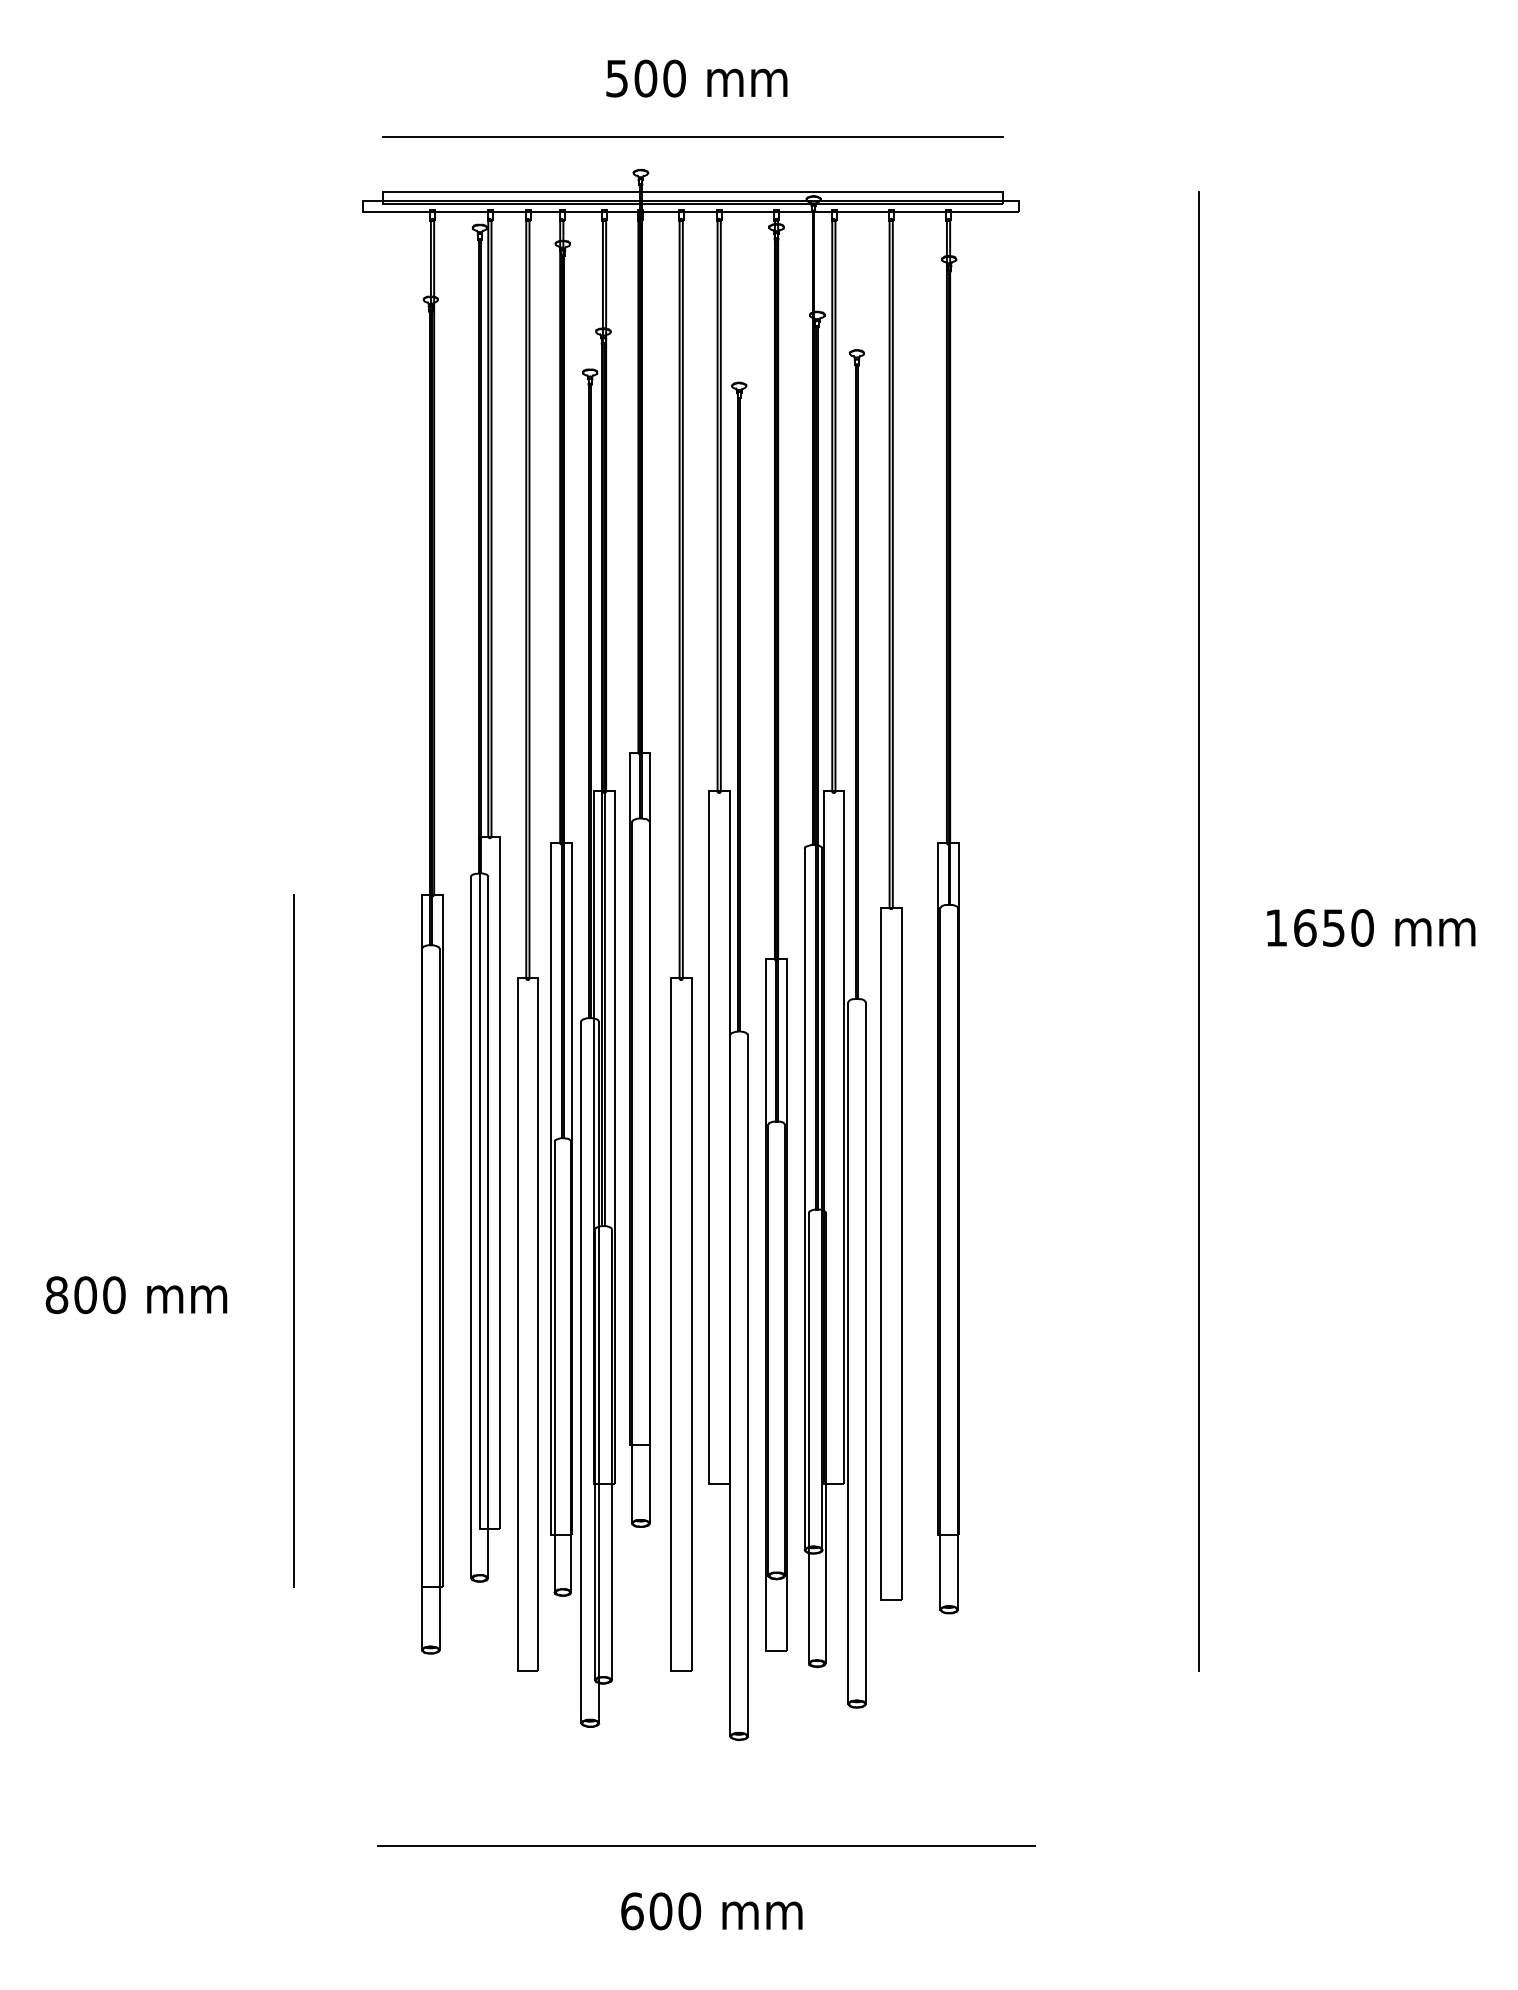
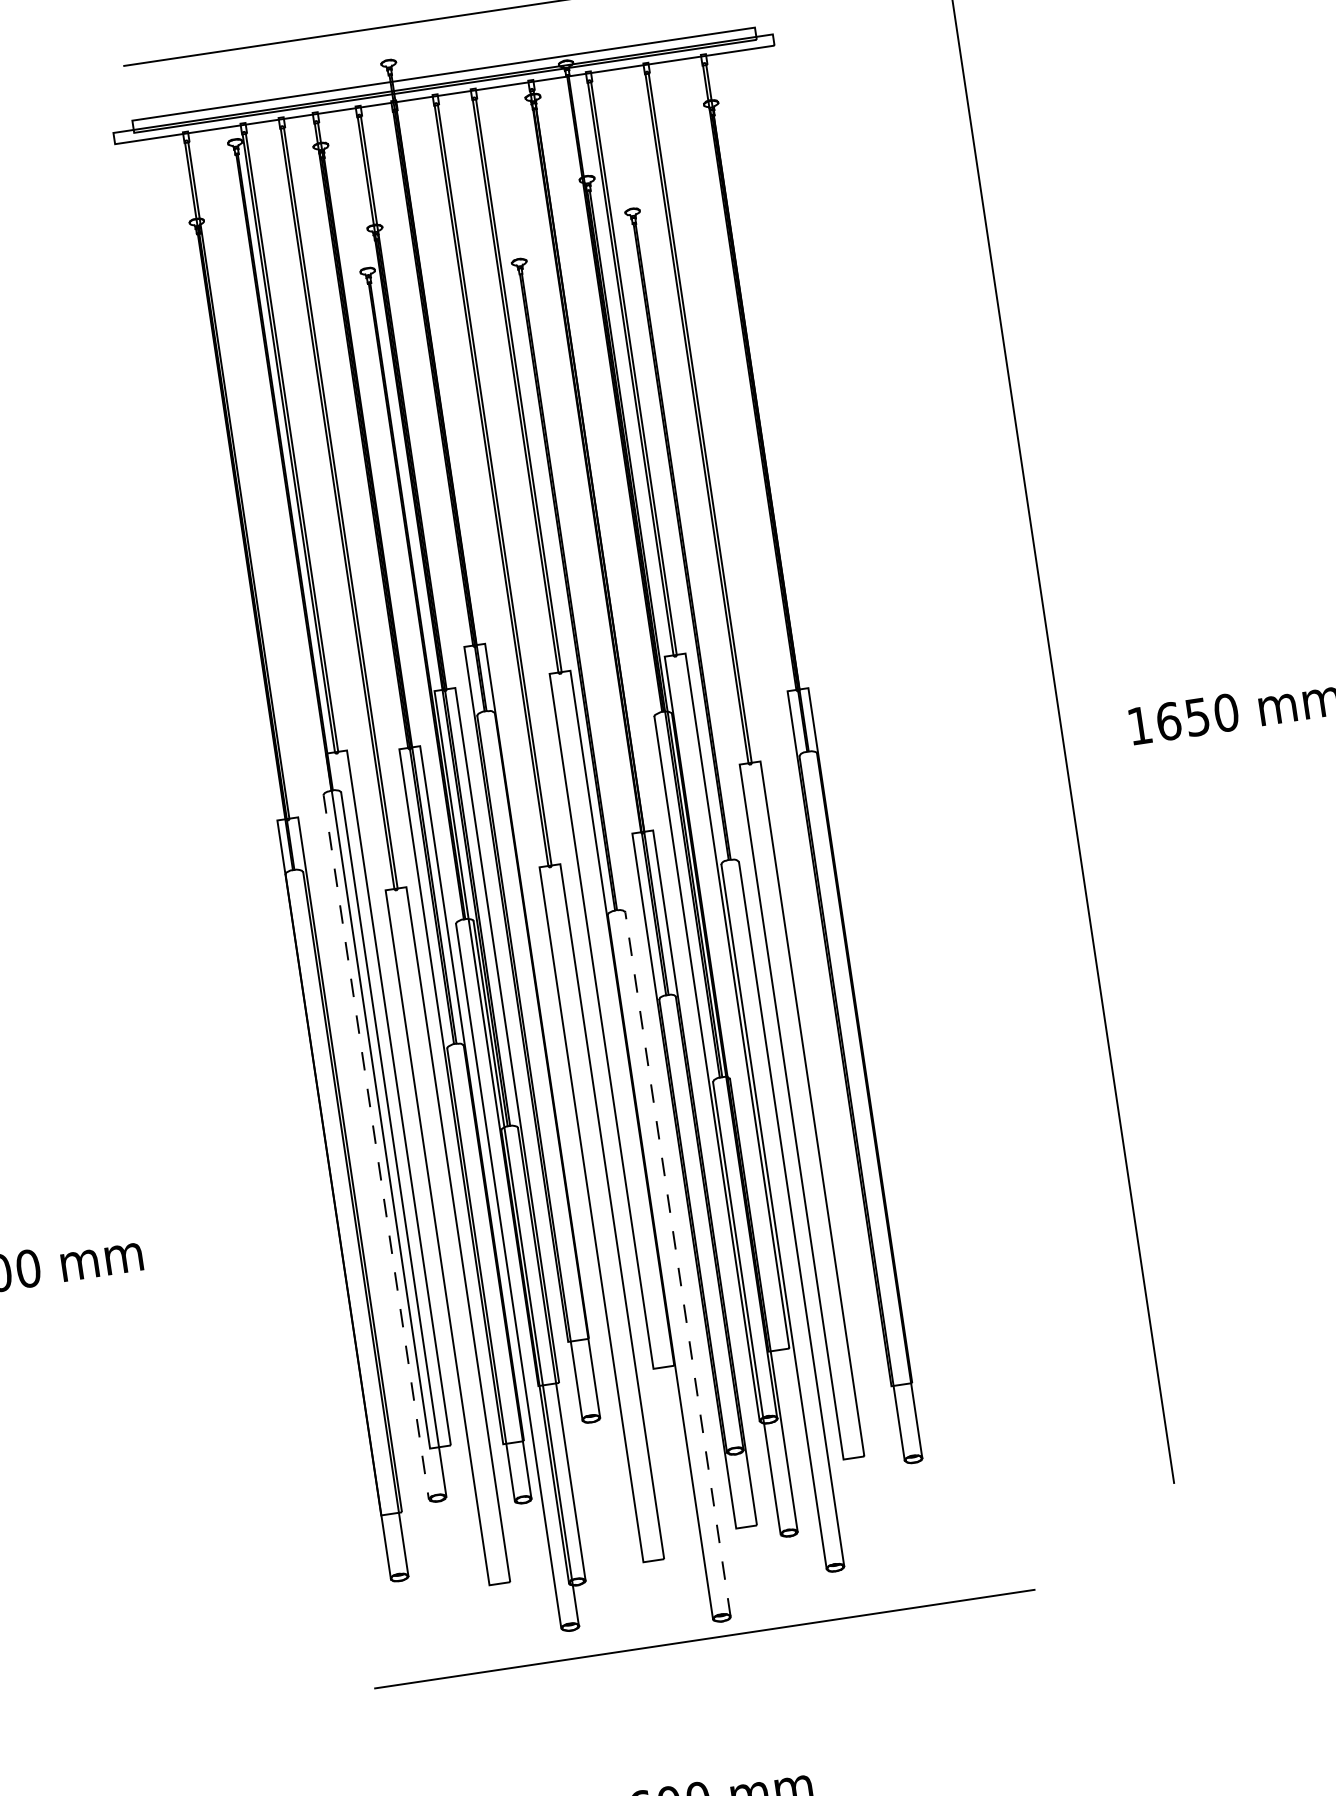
line: (470, 1227) -> (375, 1147), solid -> dashed
line: (294, 1240) -> (201, 1186), removed
line: (747, 1385) -> (677, 1264), solid -> dashed
line: (706, 1845) -> (704, 1639), moved

